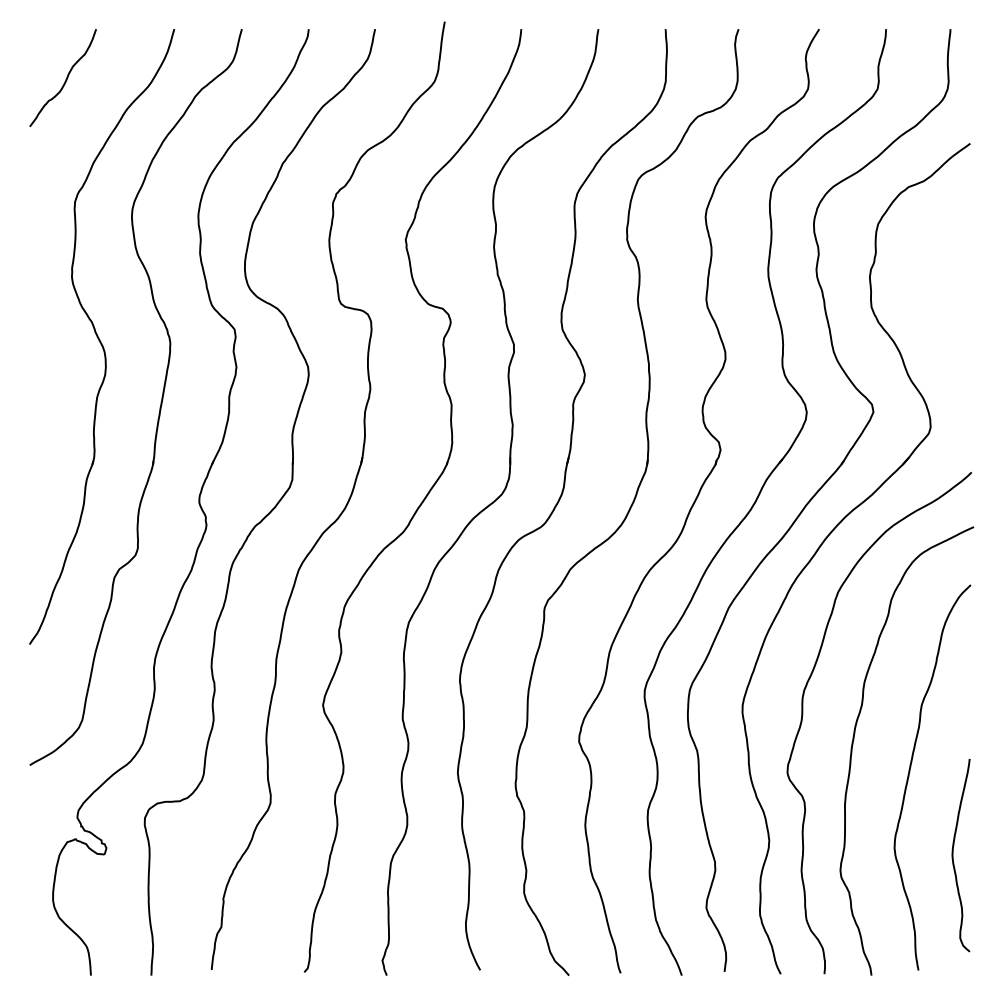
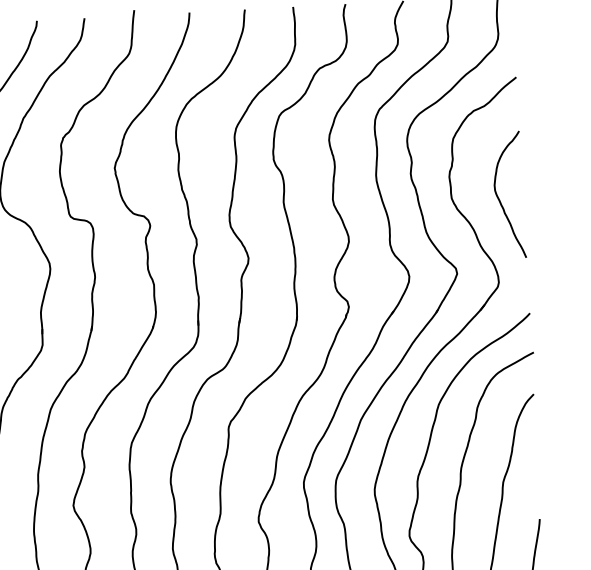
curve: (938, 312) -> (500, 199), added

